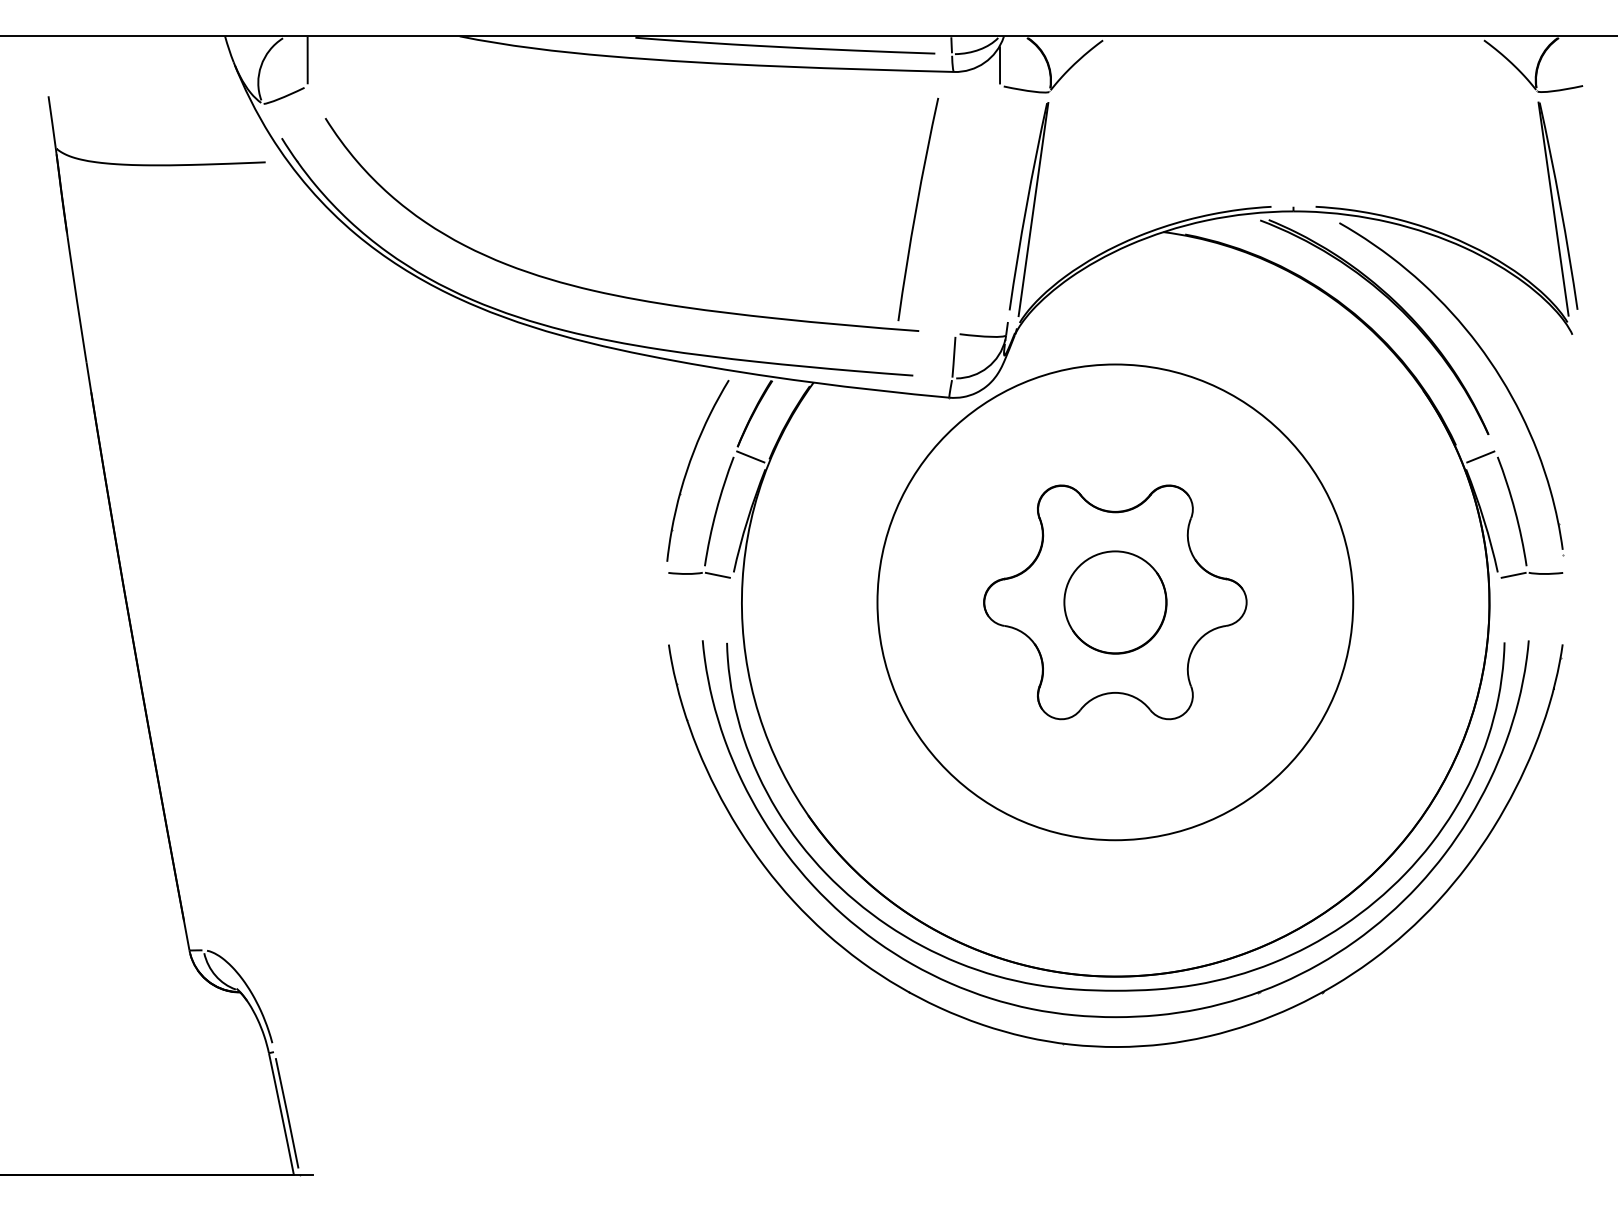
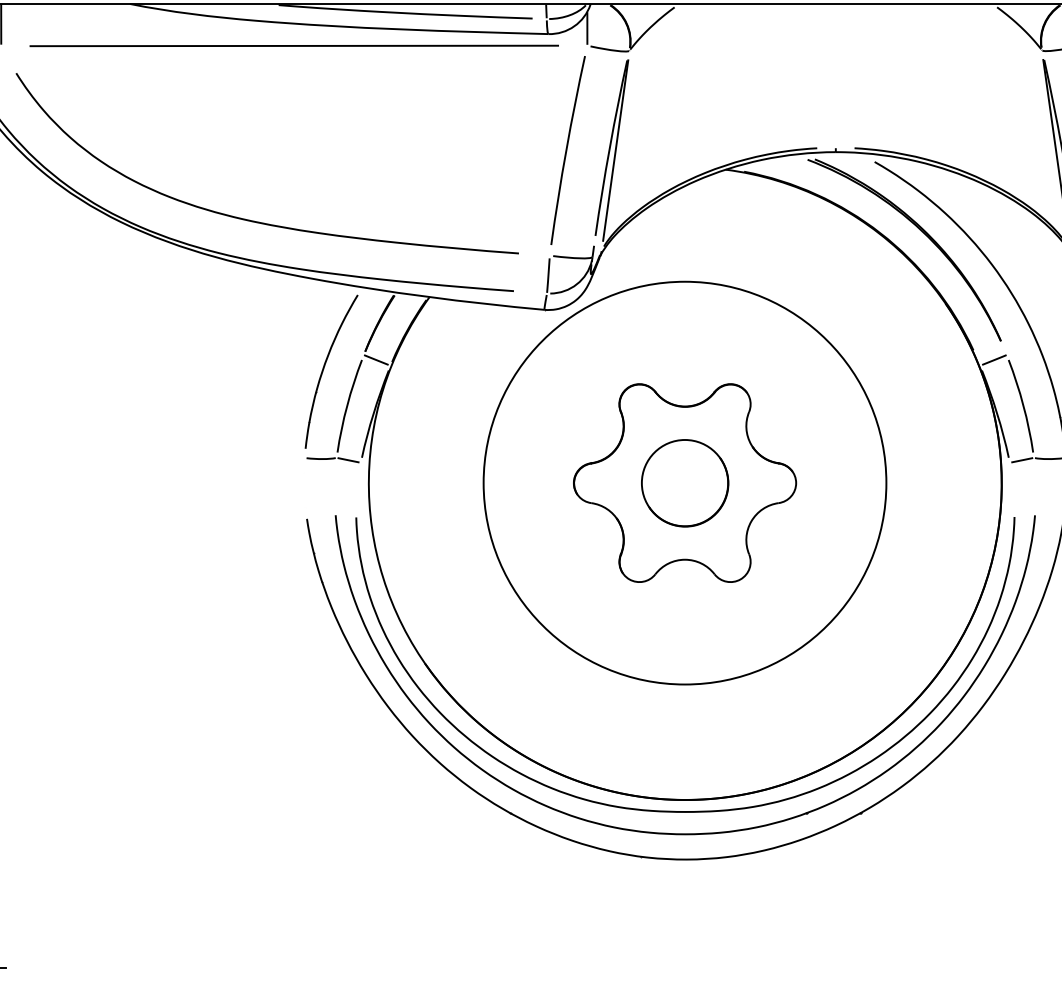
line: (653, 85) -> (294, 45), added
curve: (917, 209) -> (567, 150), moved

